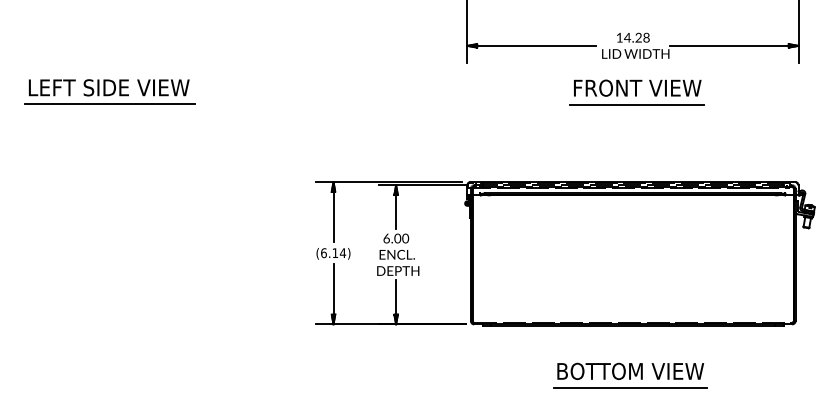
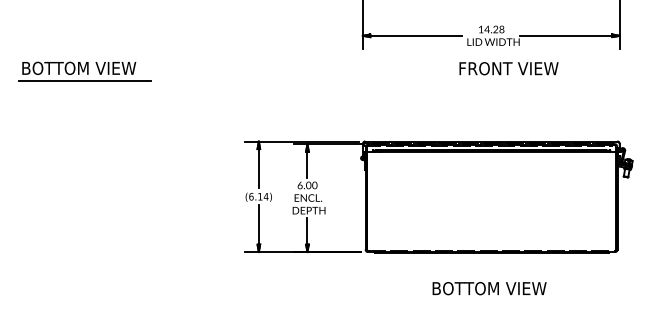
text: (110, 87) -> (85, 68), LEFT SIDE VIEW -> BOTTOM VIEW
text: (637, 87) -> (508, 68), moved
line: (637, 104) -> (494, 81), removed
line: (630, 387) -> (489, 301), removed

